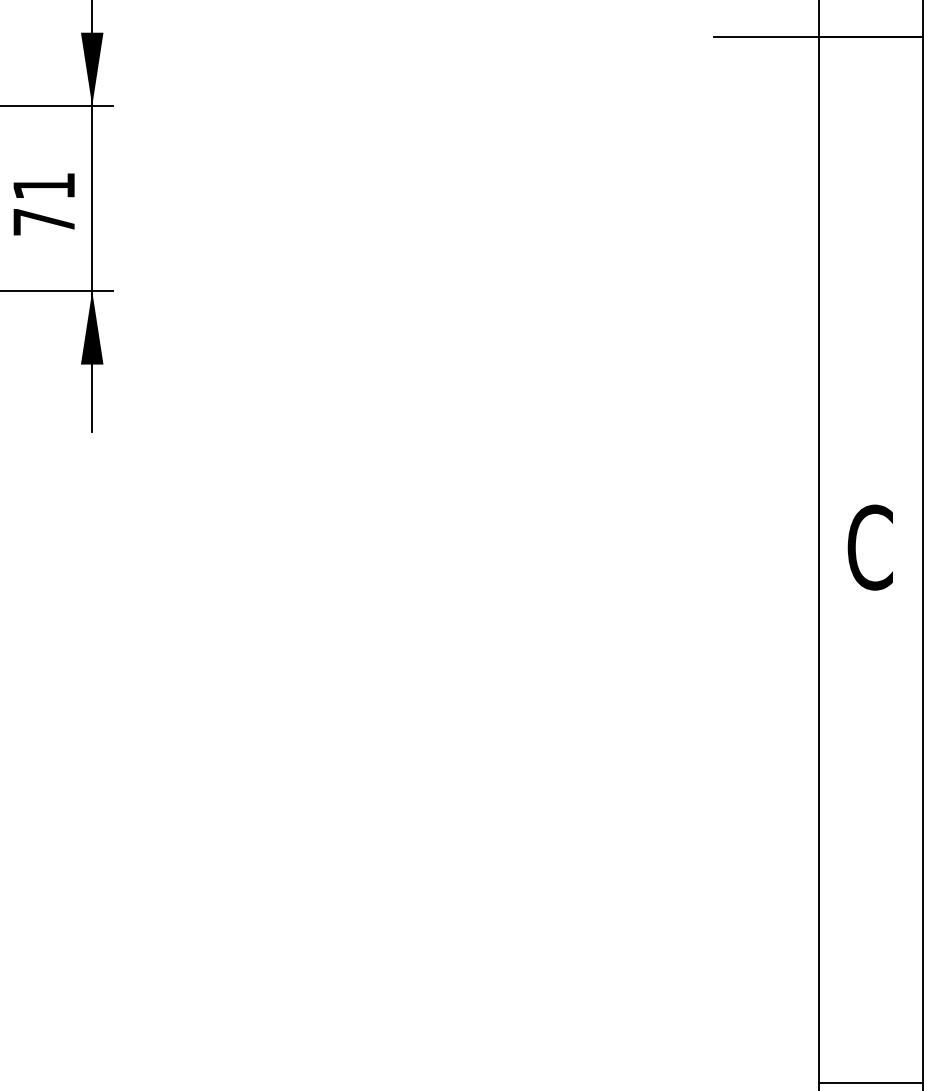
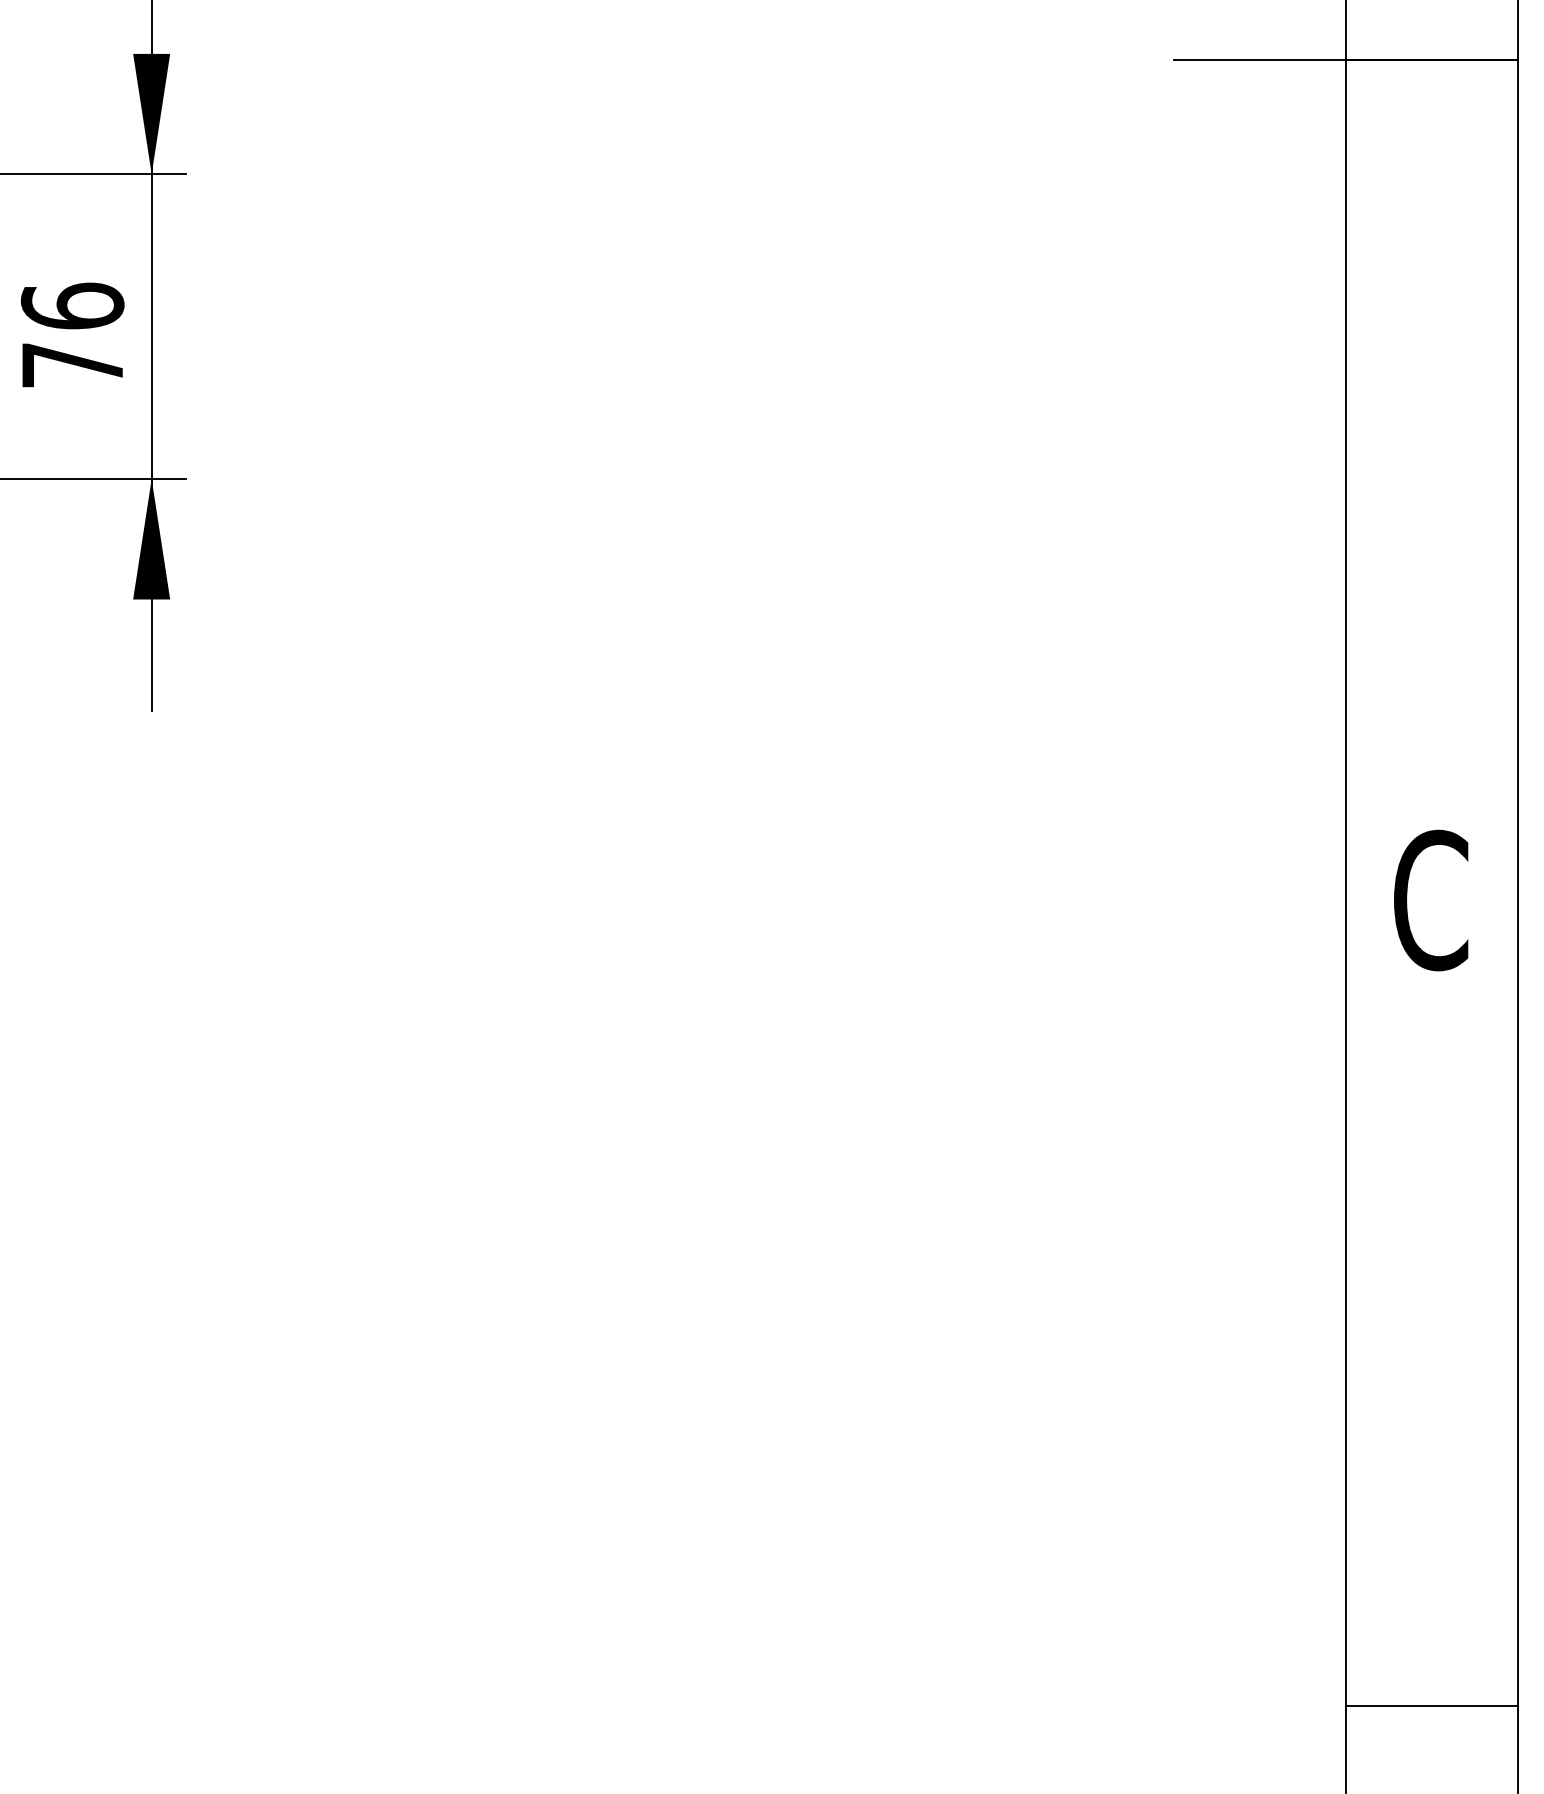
text: (43, 185) -> (71, 305), 71 -> 76
line: (870, 1082) -> (1431, 1705), moved

